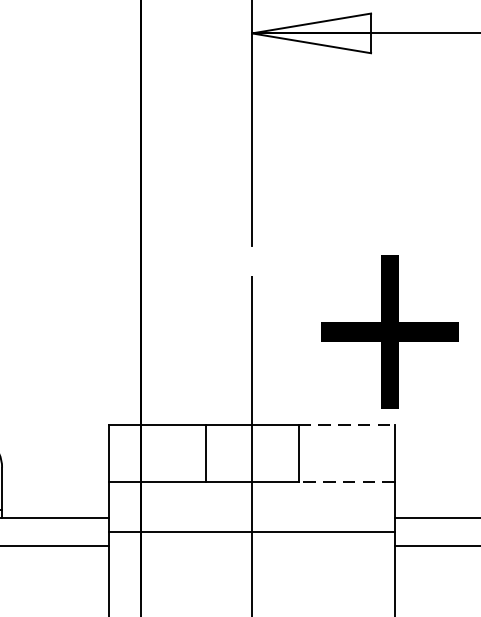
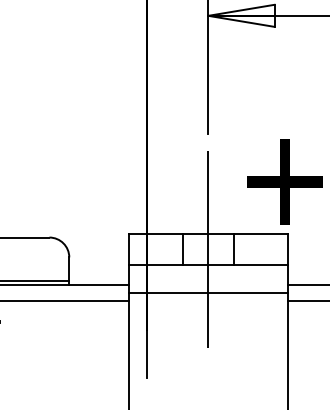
line: (347, 424) -> (261, 233), dashed -> solid
line: (347, 482) -> (261, 265), dashed -> solid

